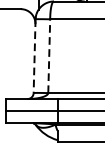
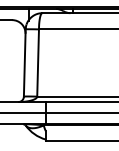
line: (34, 56) -> (24, 63), dashed -> solid
line: (49, 56) -> (38, 63), dashed -> solid

